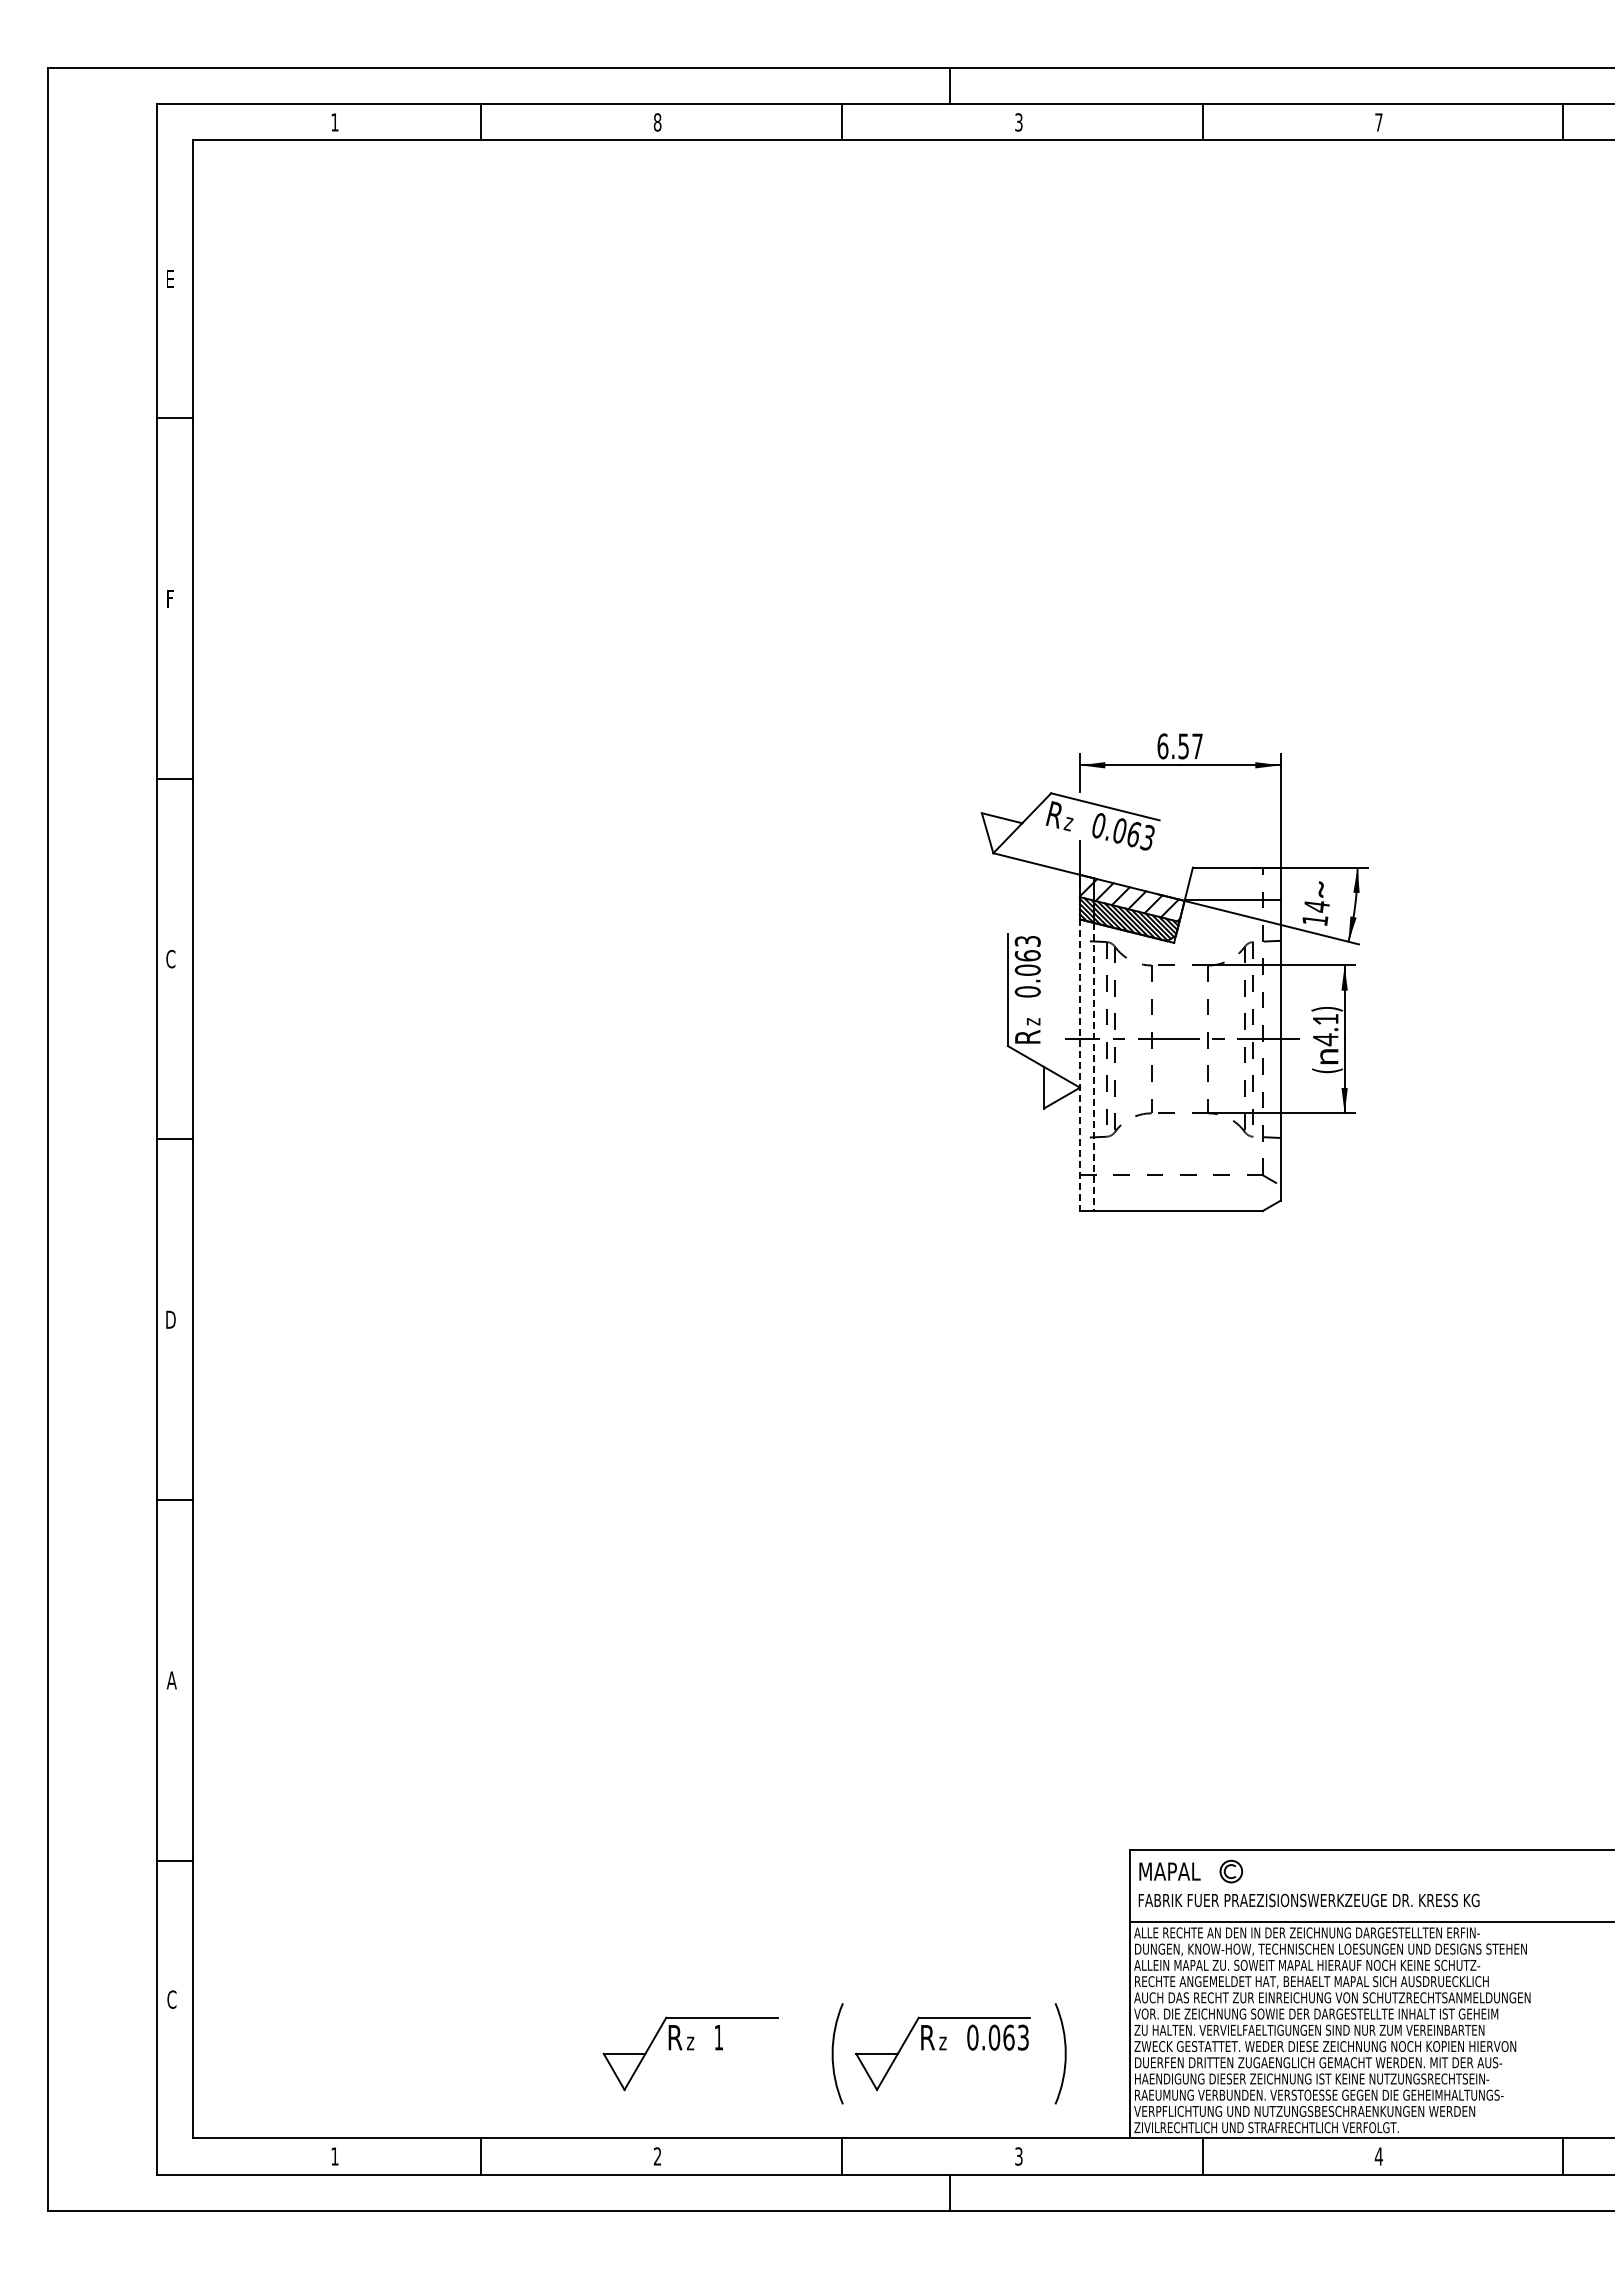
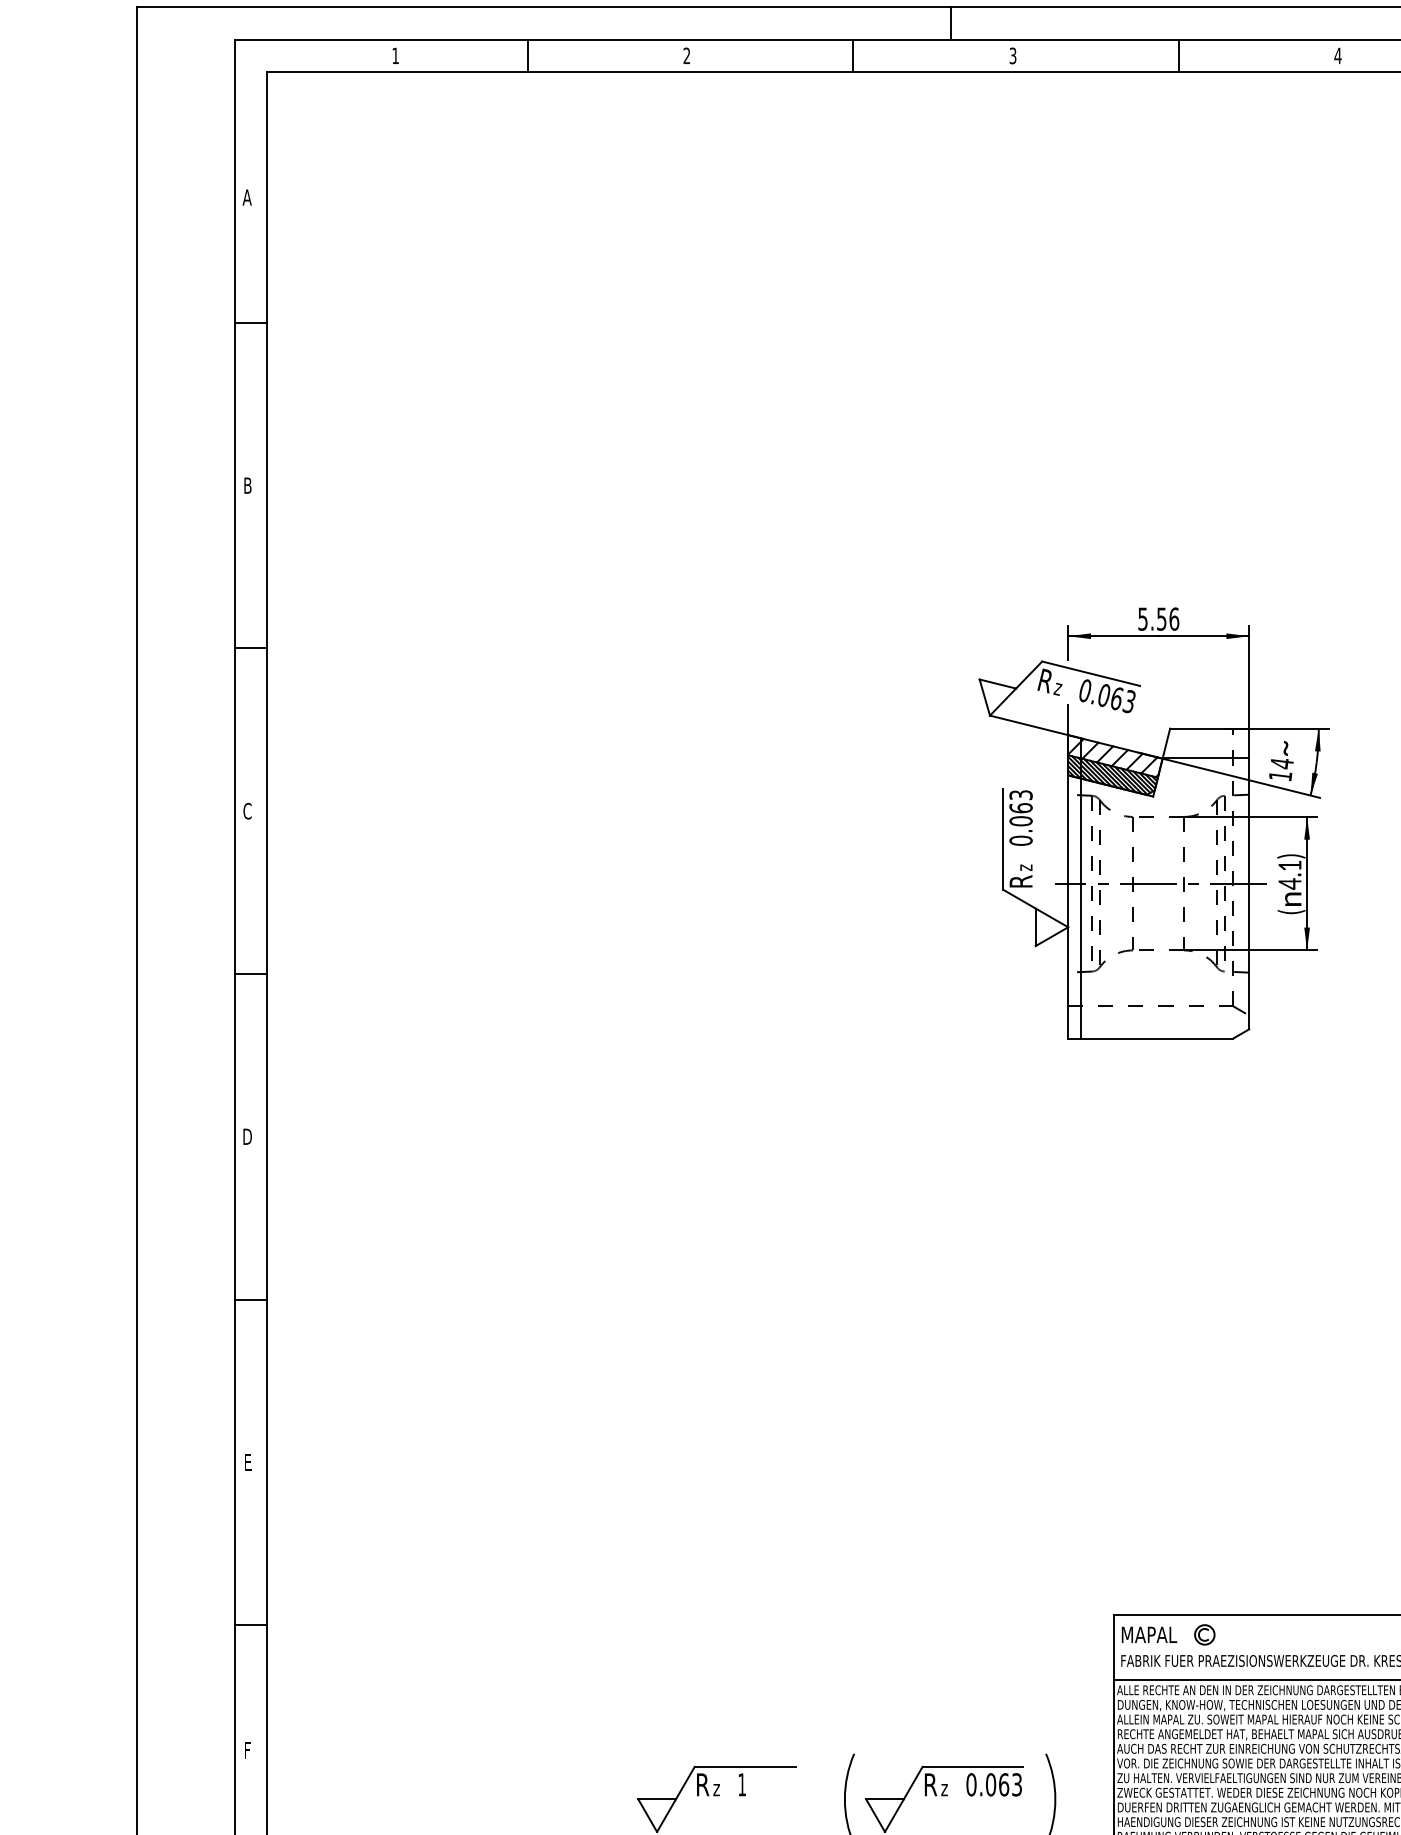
text: (657, 122) -> (686, 55), 8 -> 2
text: (1378, 122) -> (1337, 55), 7 -> 4
text: (170, 279) -> (247, 197), E -> A
text: (171, 598) -> (248, 485), F -> B
text: (1180, 746) -> (1158, 619), 6.57 -> 5.56
line: (1080, 1065) -> (1068, 907), dashed -> solid
line: (1094, 1067) -> (1081, 909), dashed -> solid
text: (171, 1680) -> (248, 1462), A -> E
text: (171, 1999) -> (248, 1750), C -> F

